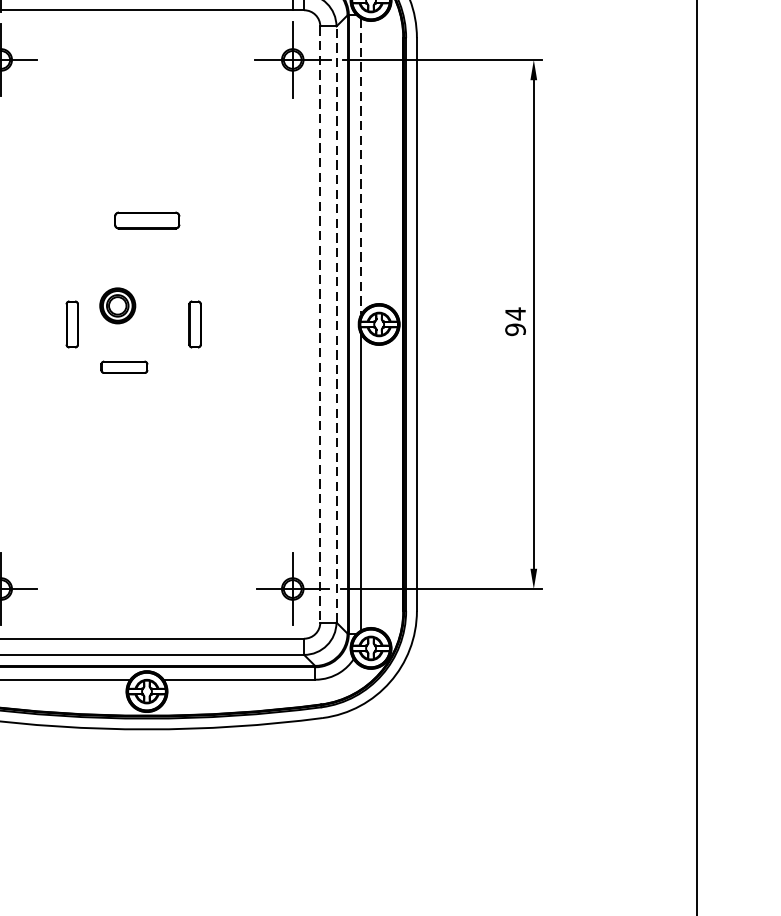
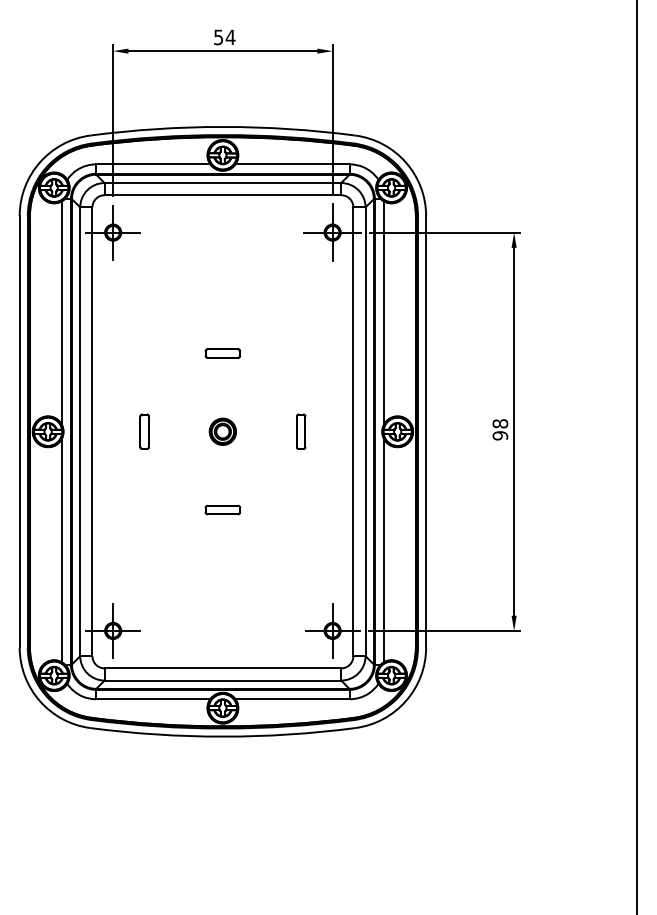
line: (361, 167) -> (384, 313), dashed -> solid
part: (146, 220) -> (222, 353), size x0.71
part: (117, 305) -> (222, 431), moved
text: (515, 313) -> (500, 423), 94 -> 98
part: (72, 324) -> (144, 431), moved
part: (195, 324) -> (301, 431), moved
line: (336, 324) -> (365, 431), dashed -> solid
line: (320, 325) -> (353, 432), dashed -> solid
part: (123, 366) -> (222, 509), moved

